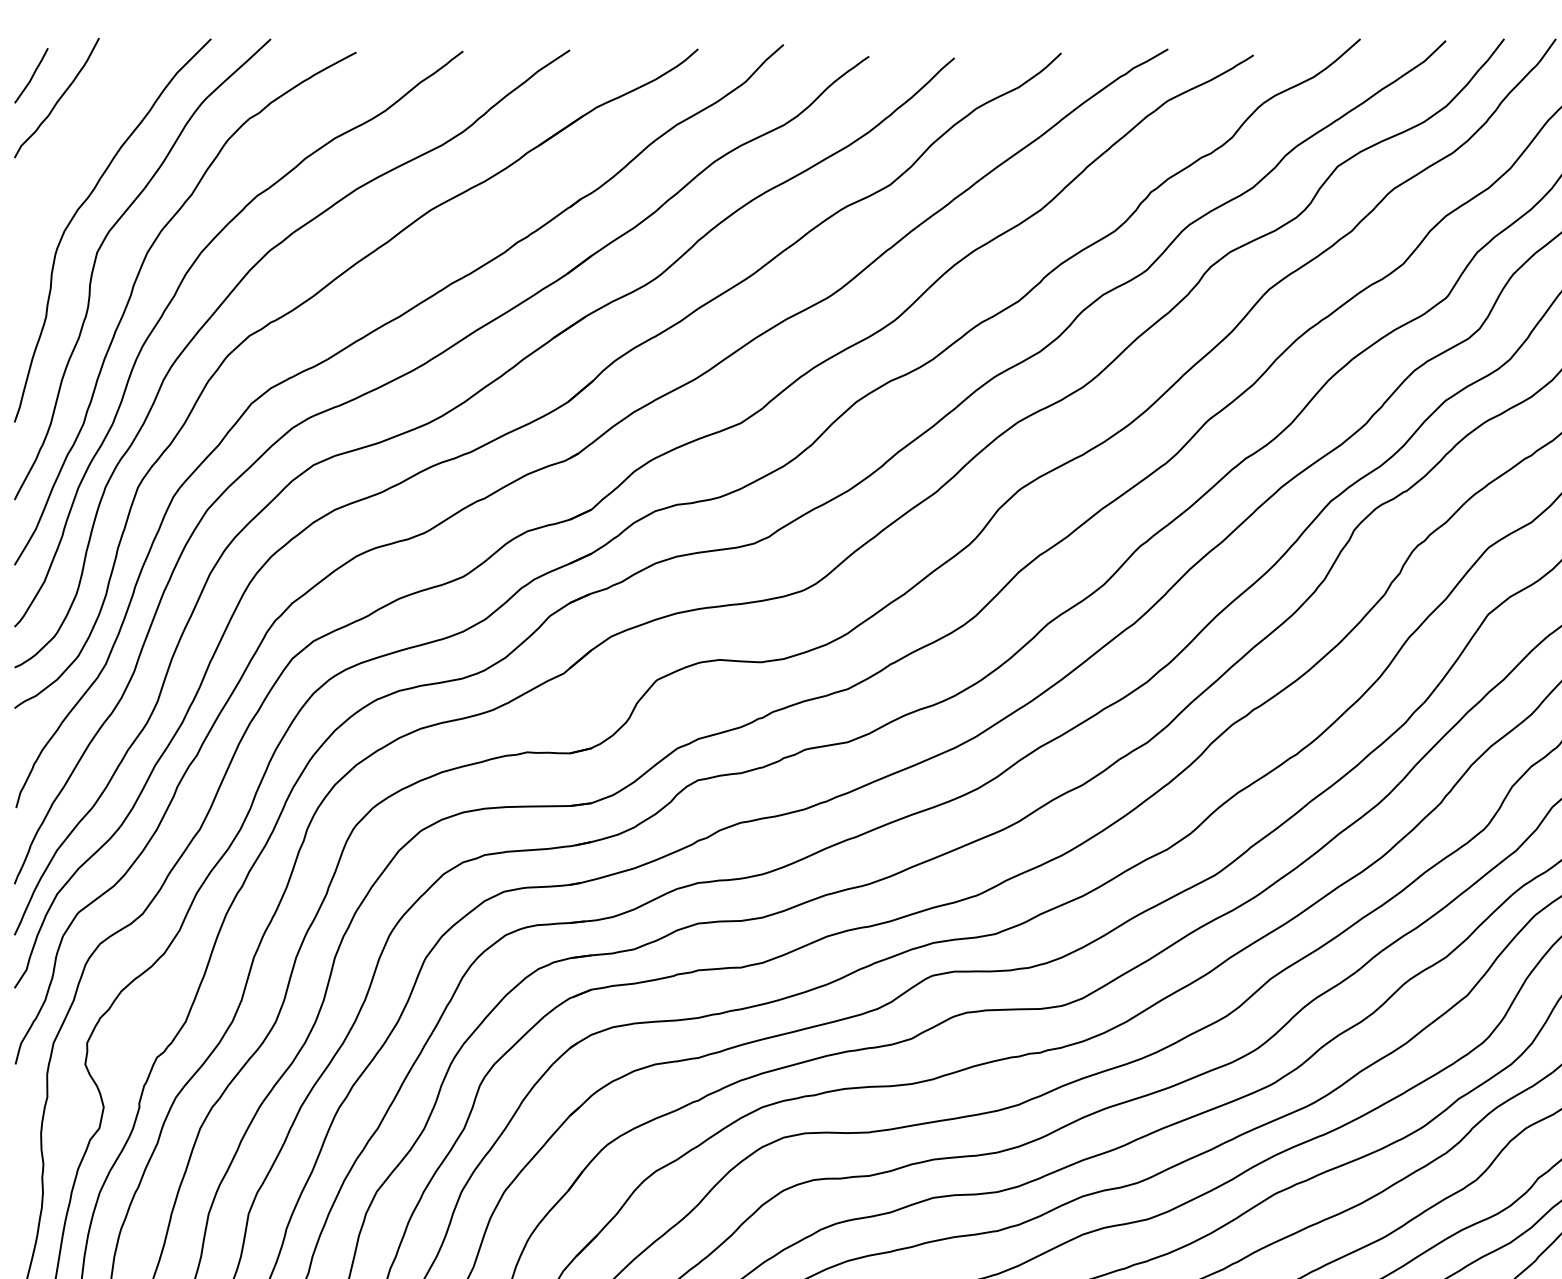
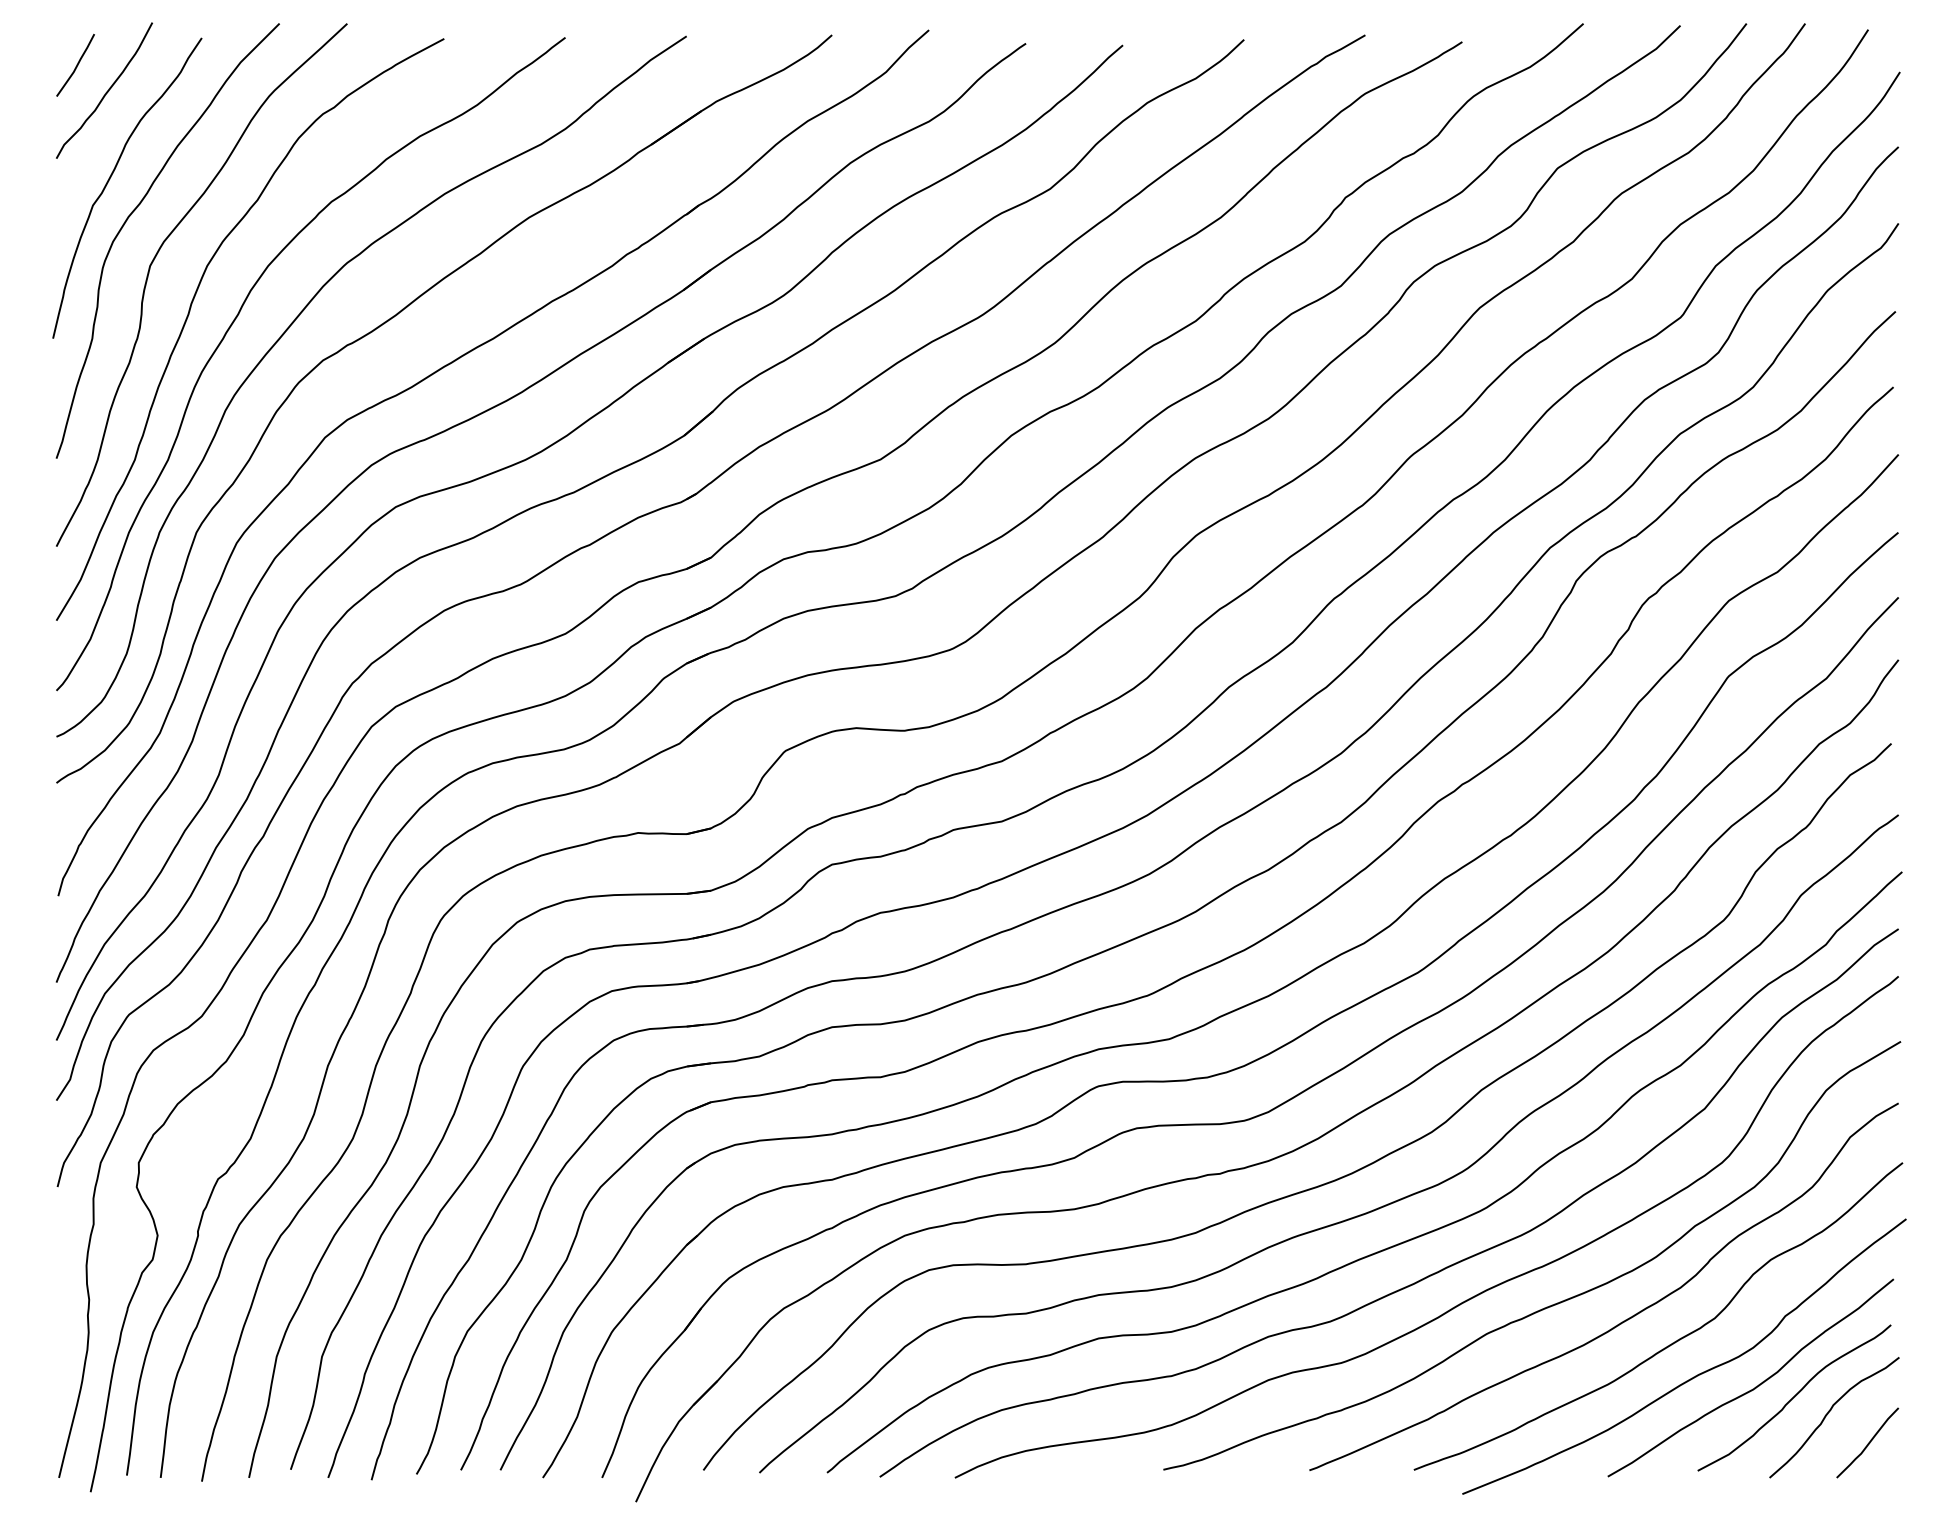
curve: (62, 176) -> (110, 179), added

